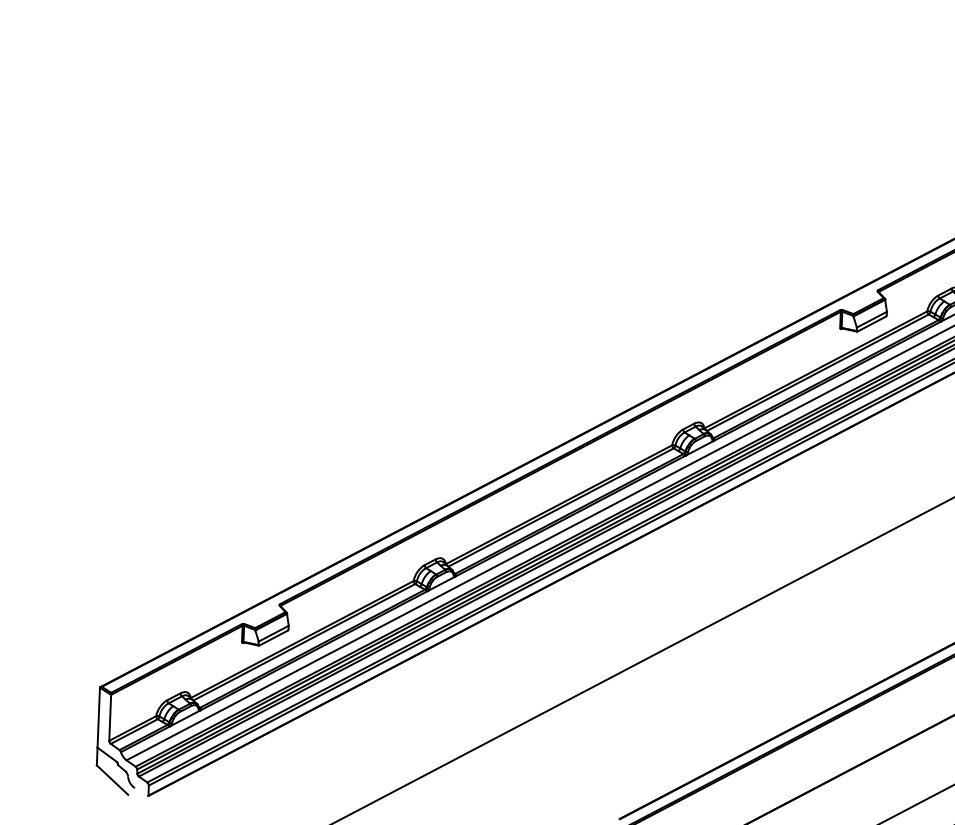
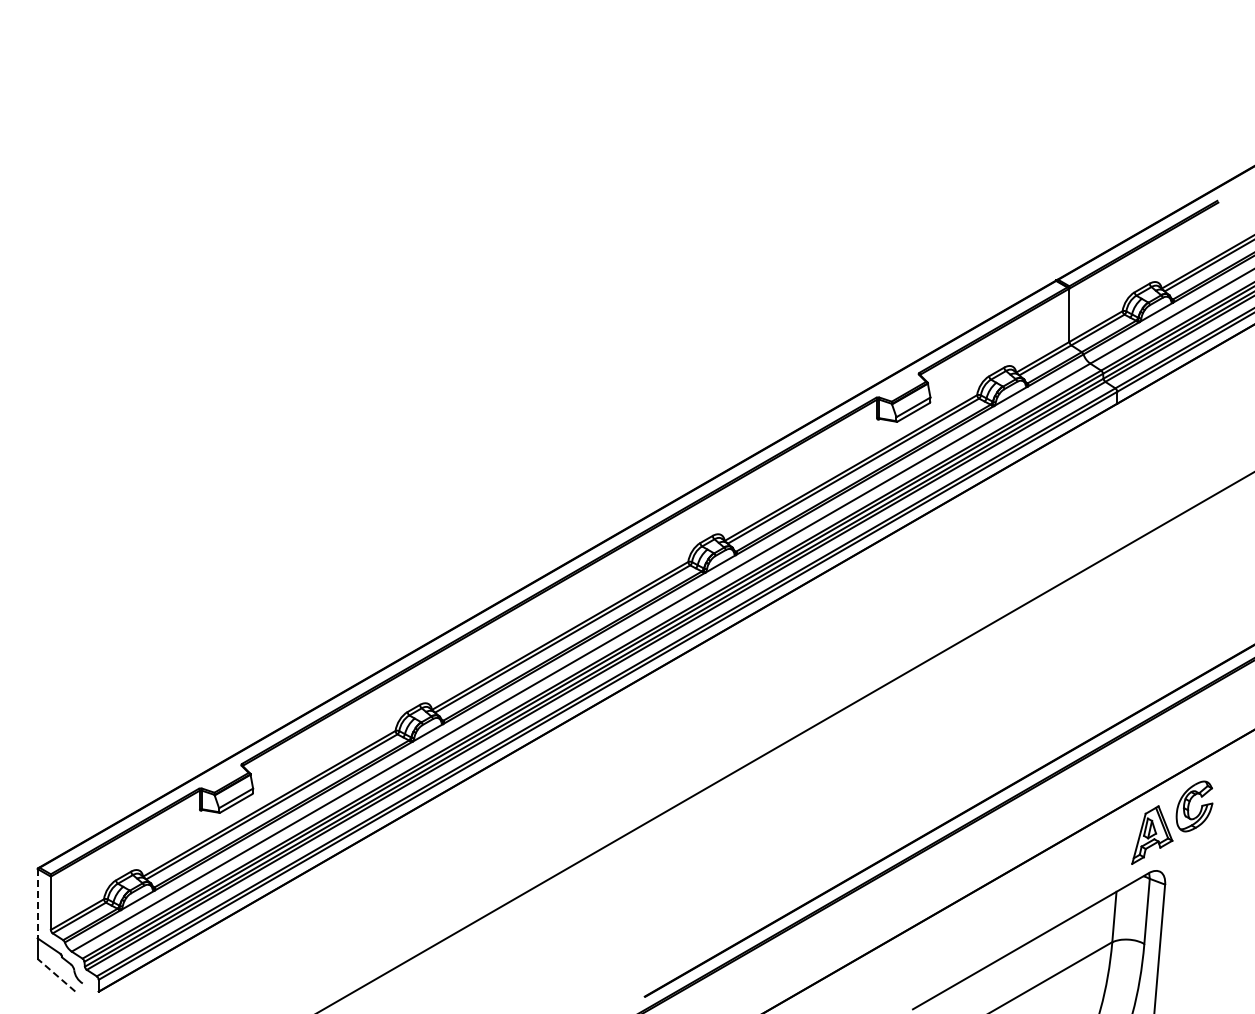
line: (98, 717) -> (37, 903), solid -> dashed
line: (112, 780) -> (56, 975), solid -> dashed

